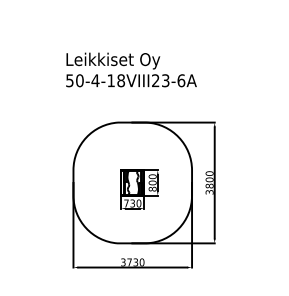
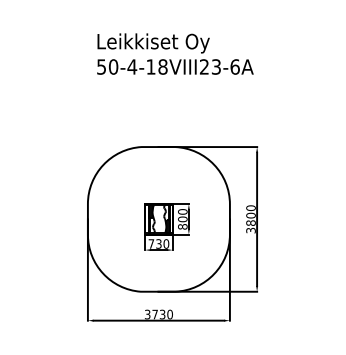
text: (131, 69) -> (175, 53), moved

